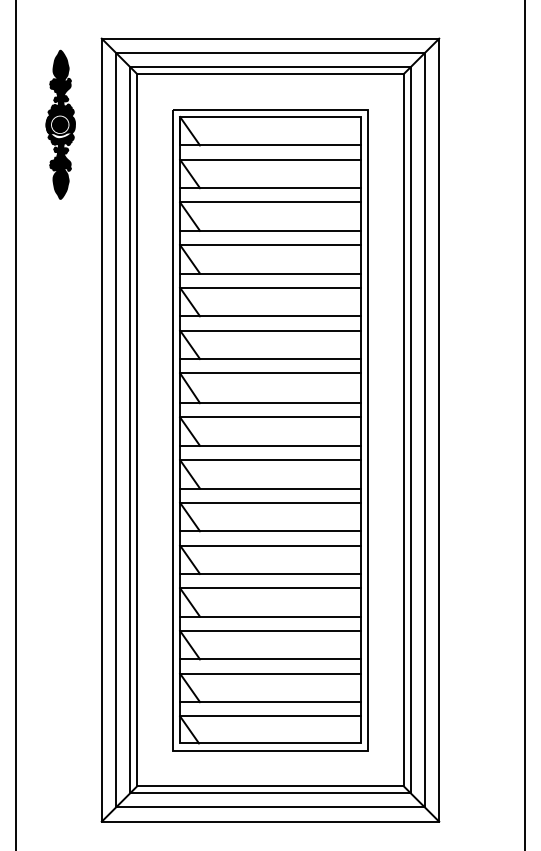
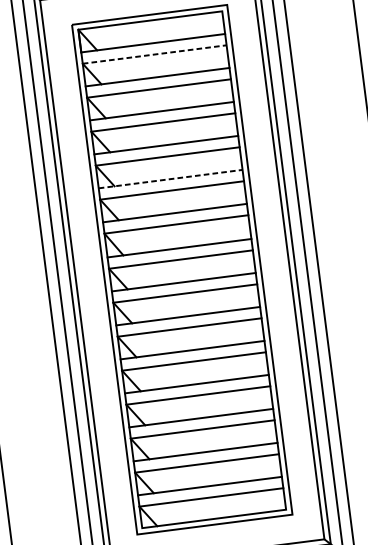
line: (270, 159) -> (154, 54), solid -> dashed
line: (270, 316) -> (170, 179), solid -> dashed

